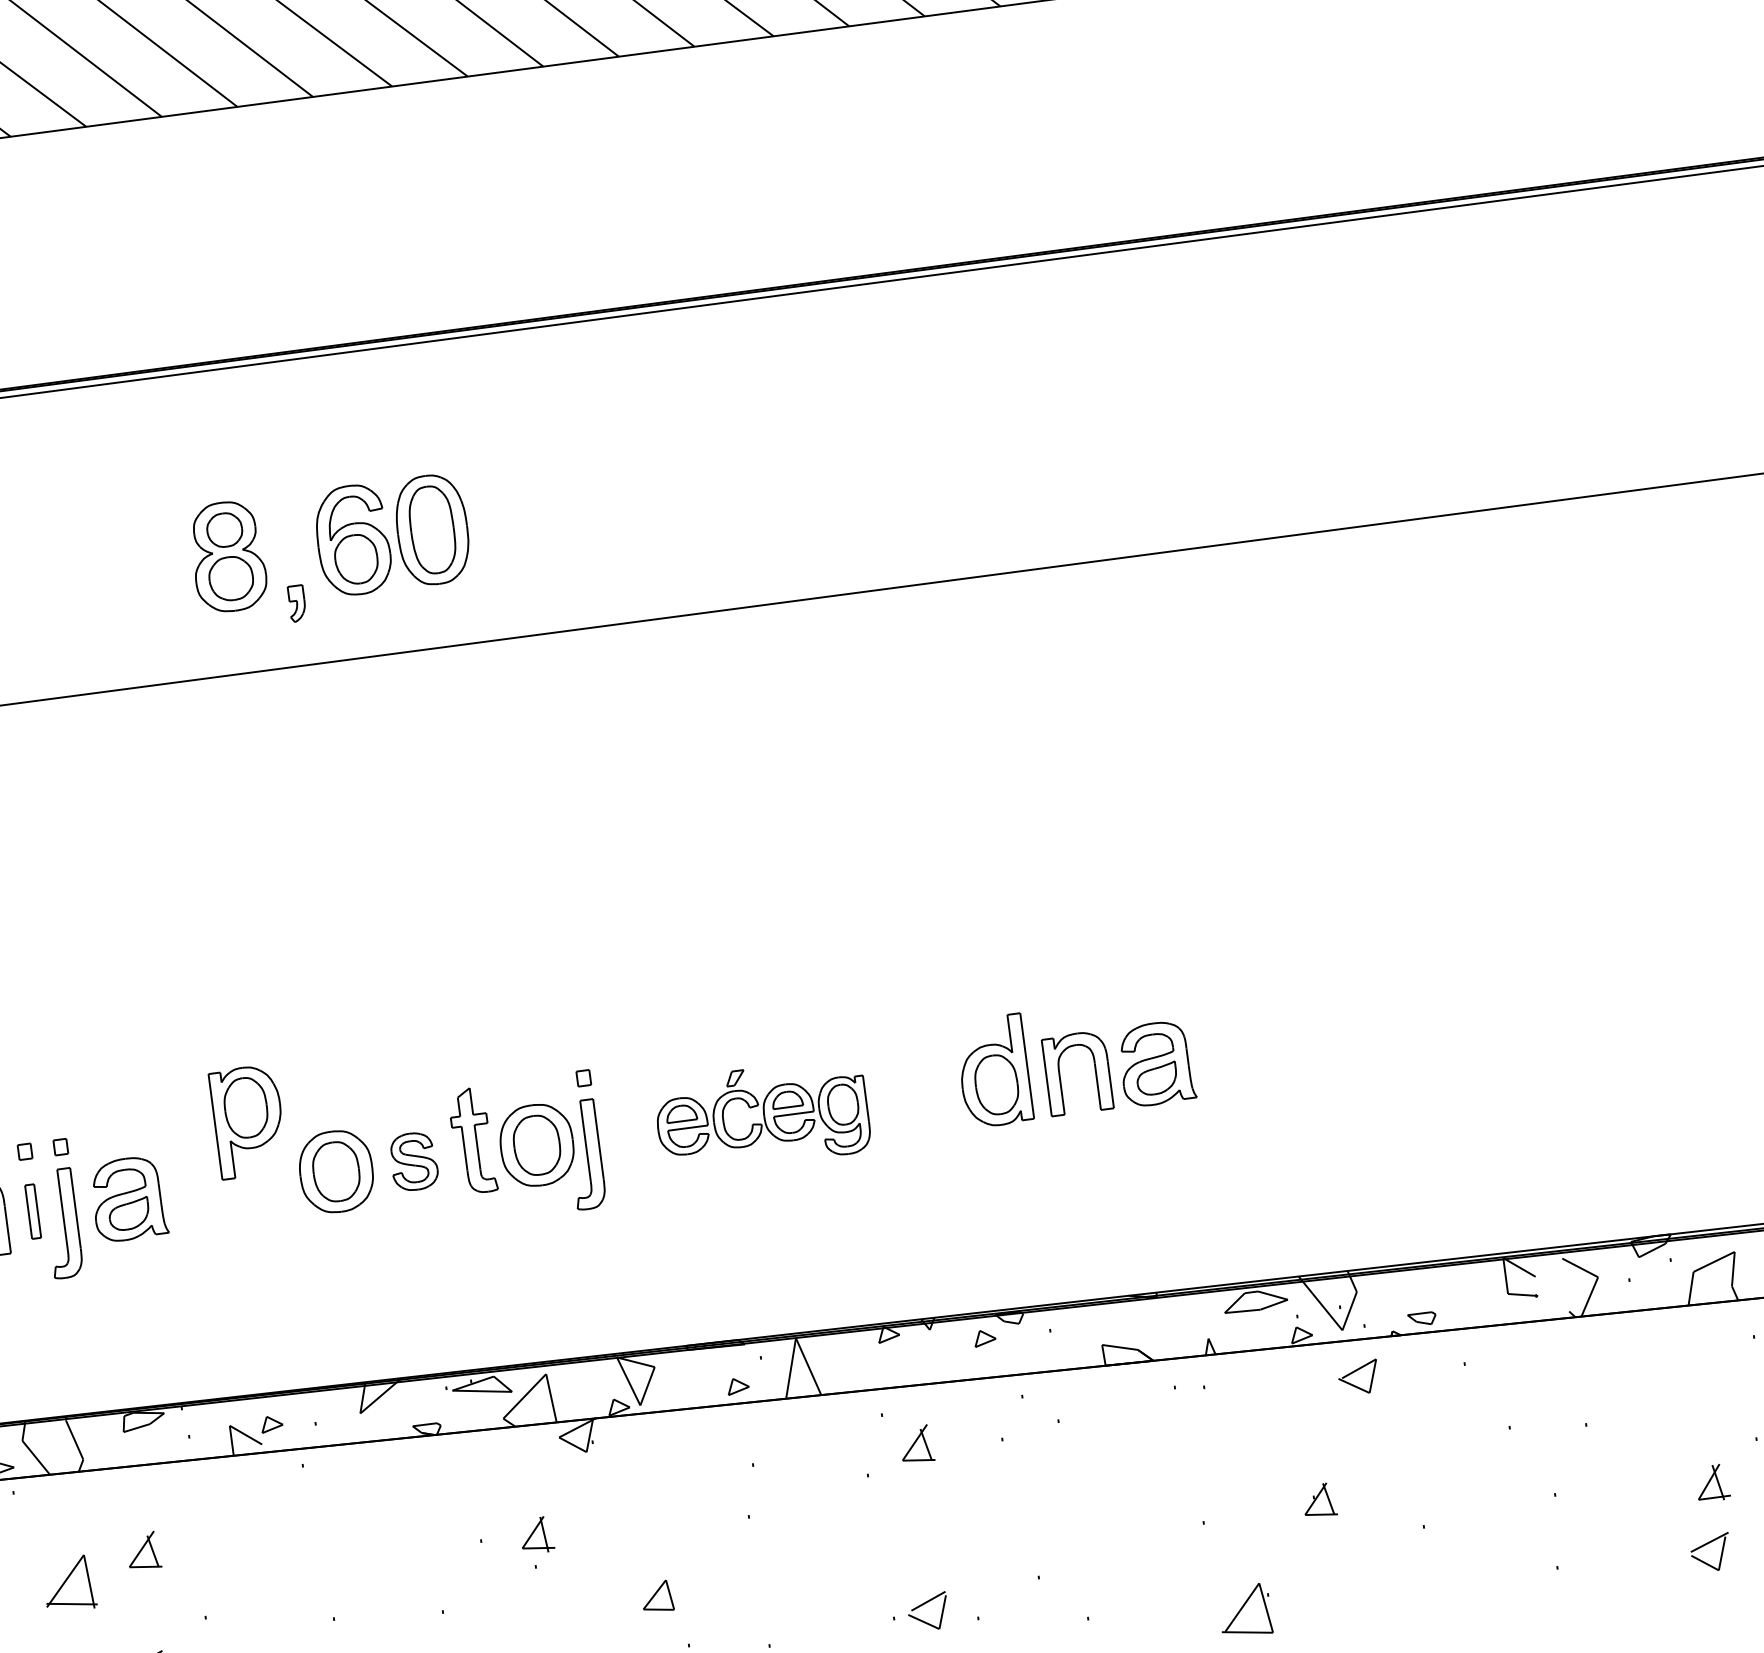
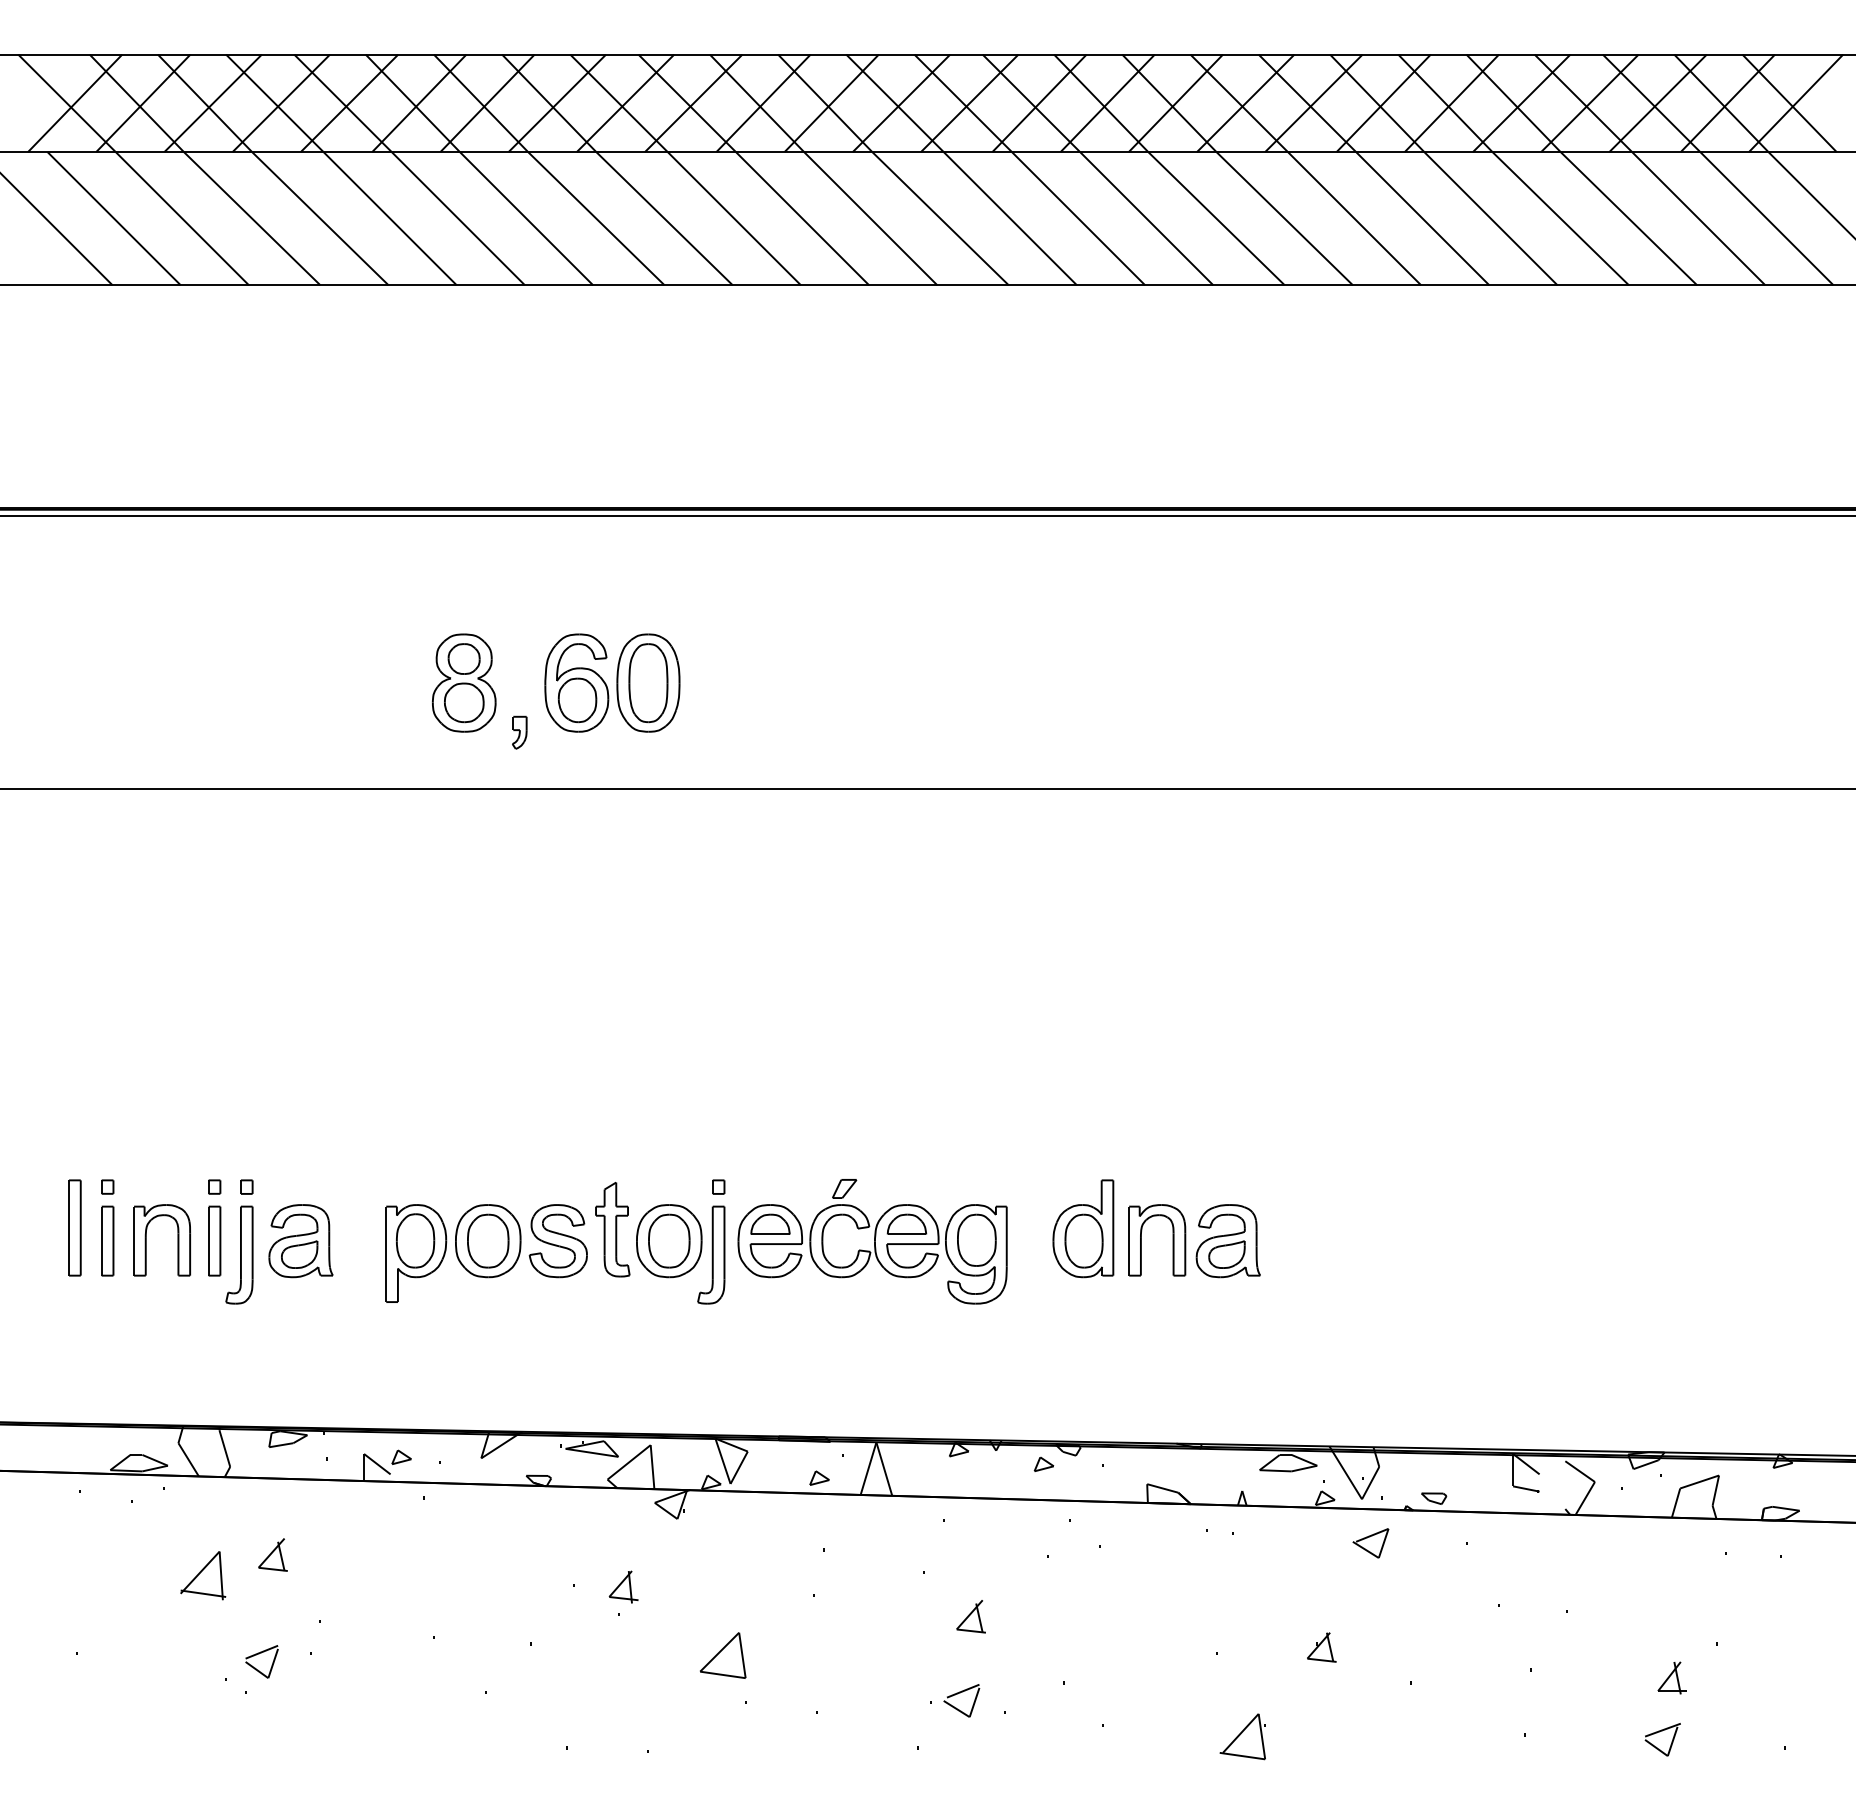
part: (762, 1116) -> (872, 1241), size x1.43
part: (248, 1121) -> (416, 1253), moved
part: (413, 1162) -> (557, 1241), size x1.43
part: (32, 1210) -> (214, 1240), size x1.43
part: (916, 1444) -> (970, 1616), moved
part: (657, 1596) -> (723, 1655), size x1.67

